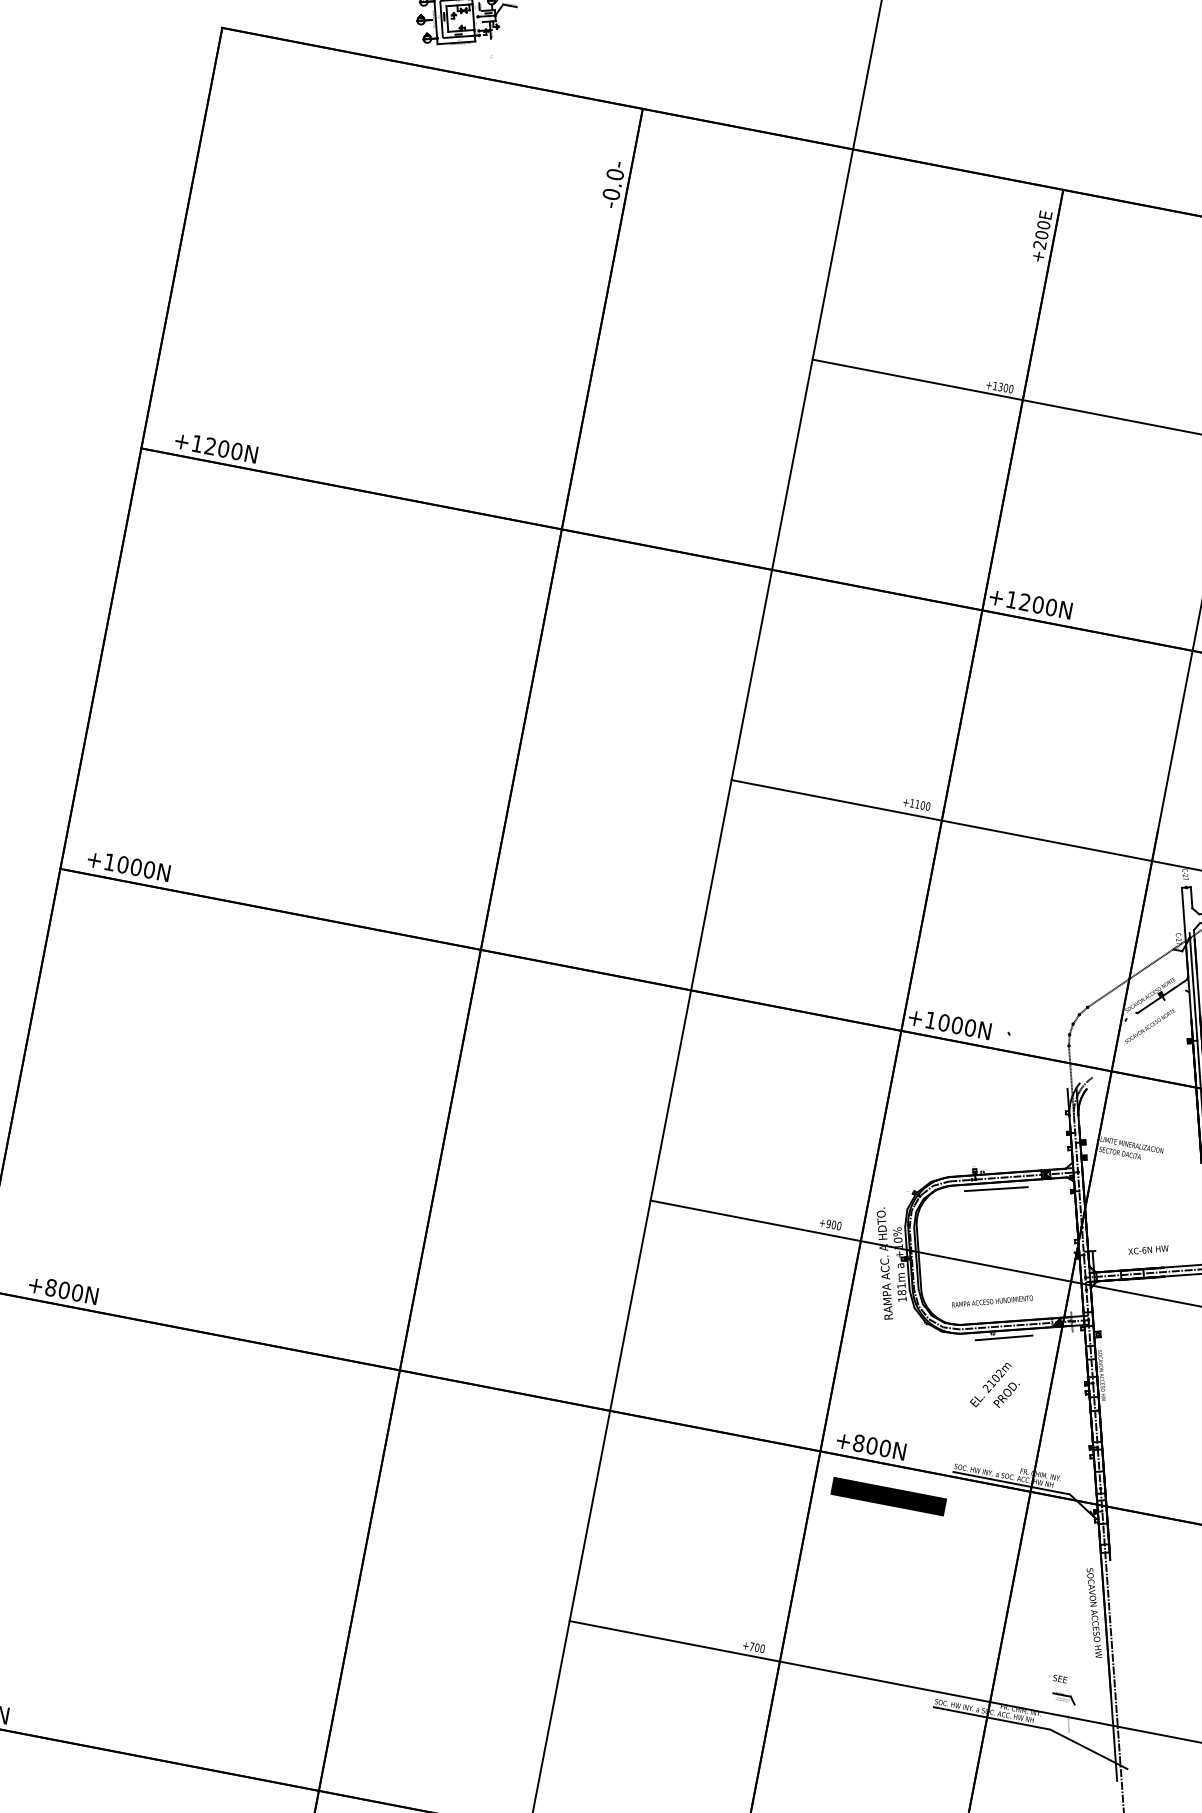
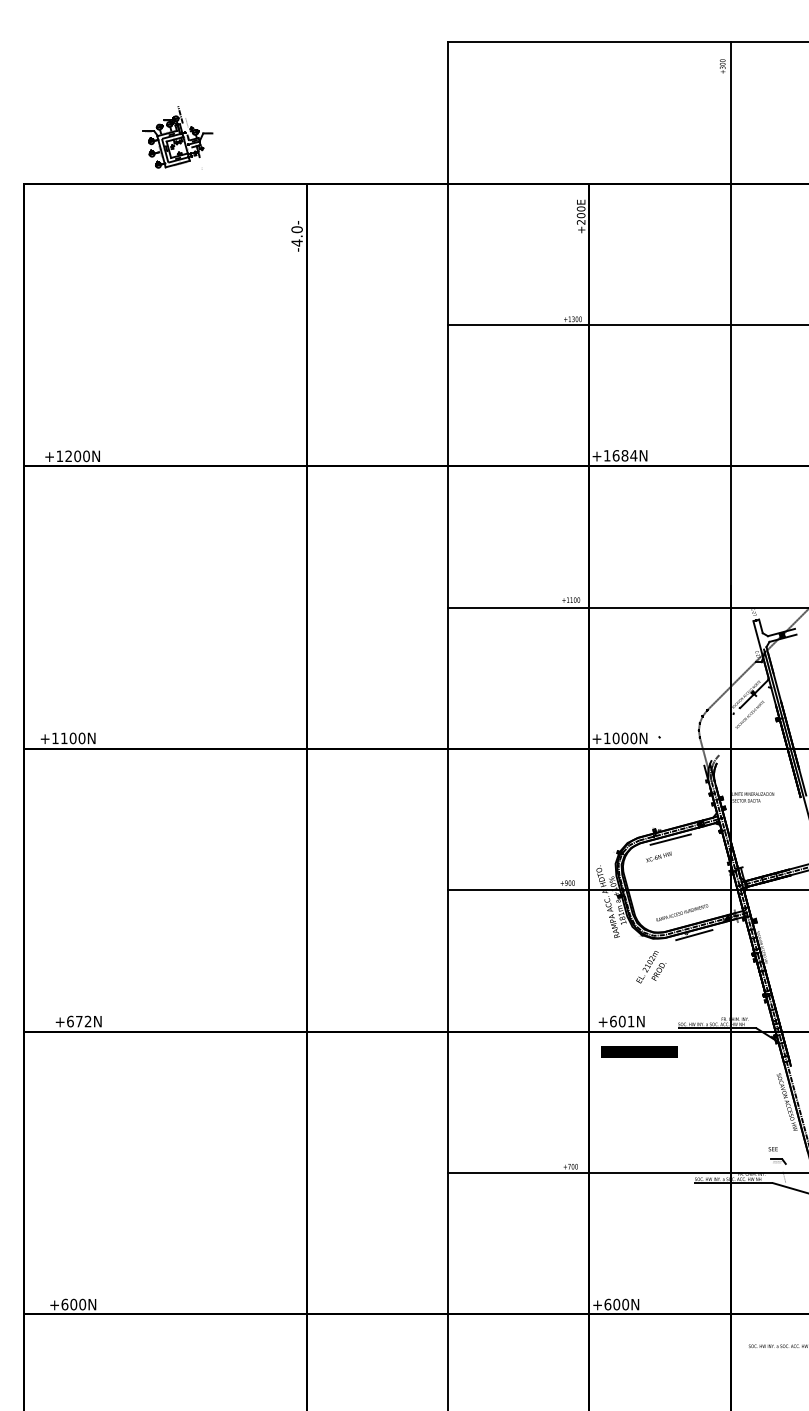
text: (610, 193) -> (296, 242), -0.0- -> -4.0-
text: (1037, 604) -> (624, 455), +1200N -> +1684N
text: (121, 864) -> (63, 738), +1000N -> +1100N
text: (1148, 1248) -> (658, 856), moved
text: (64, 1290) -> (79, 1021), +800N -> +672N
text: (996, 1386) -> (651, 967), moved
text: (872, 1445) -> (622, 1021), +800N -> +601N

